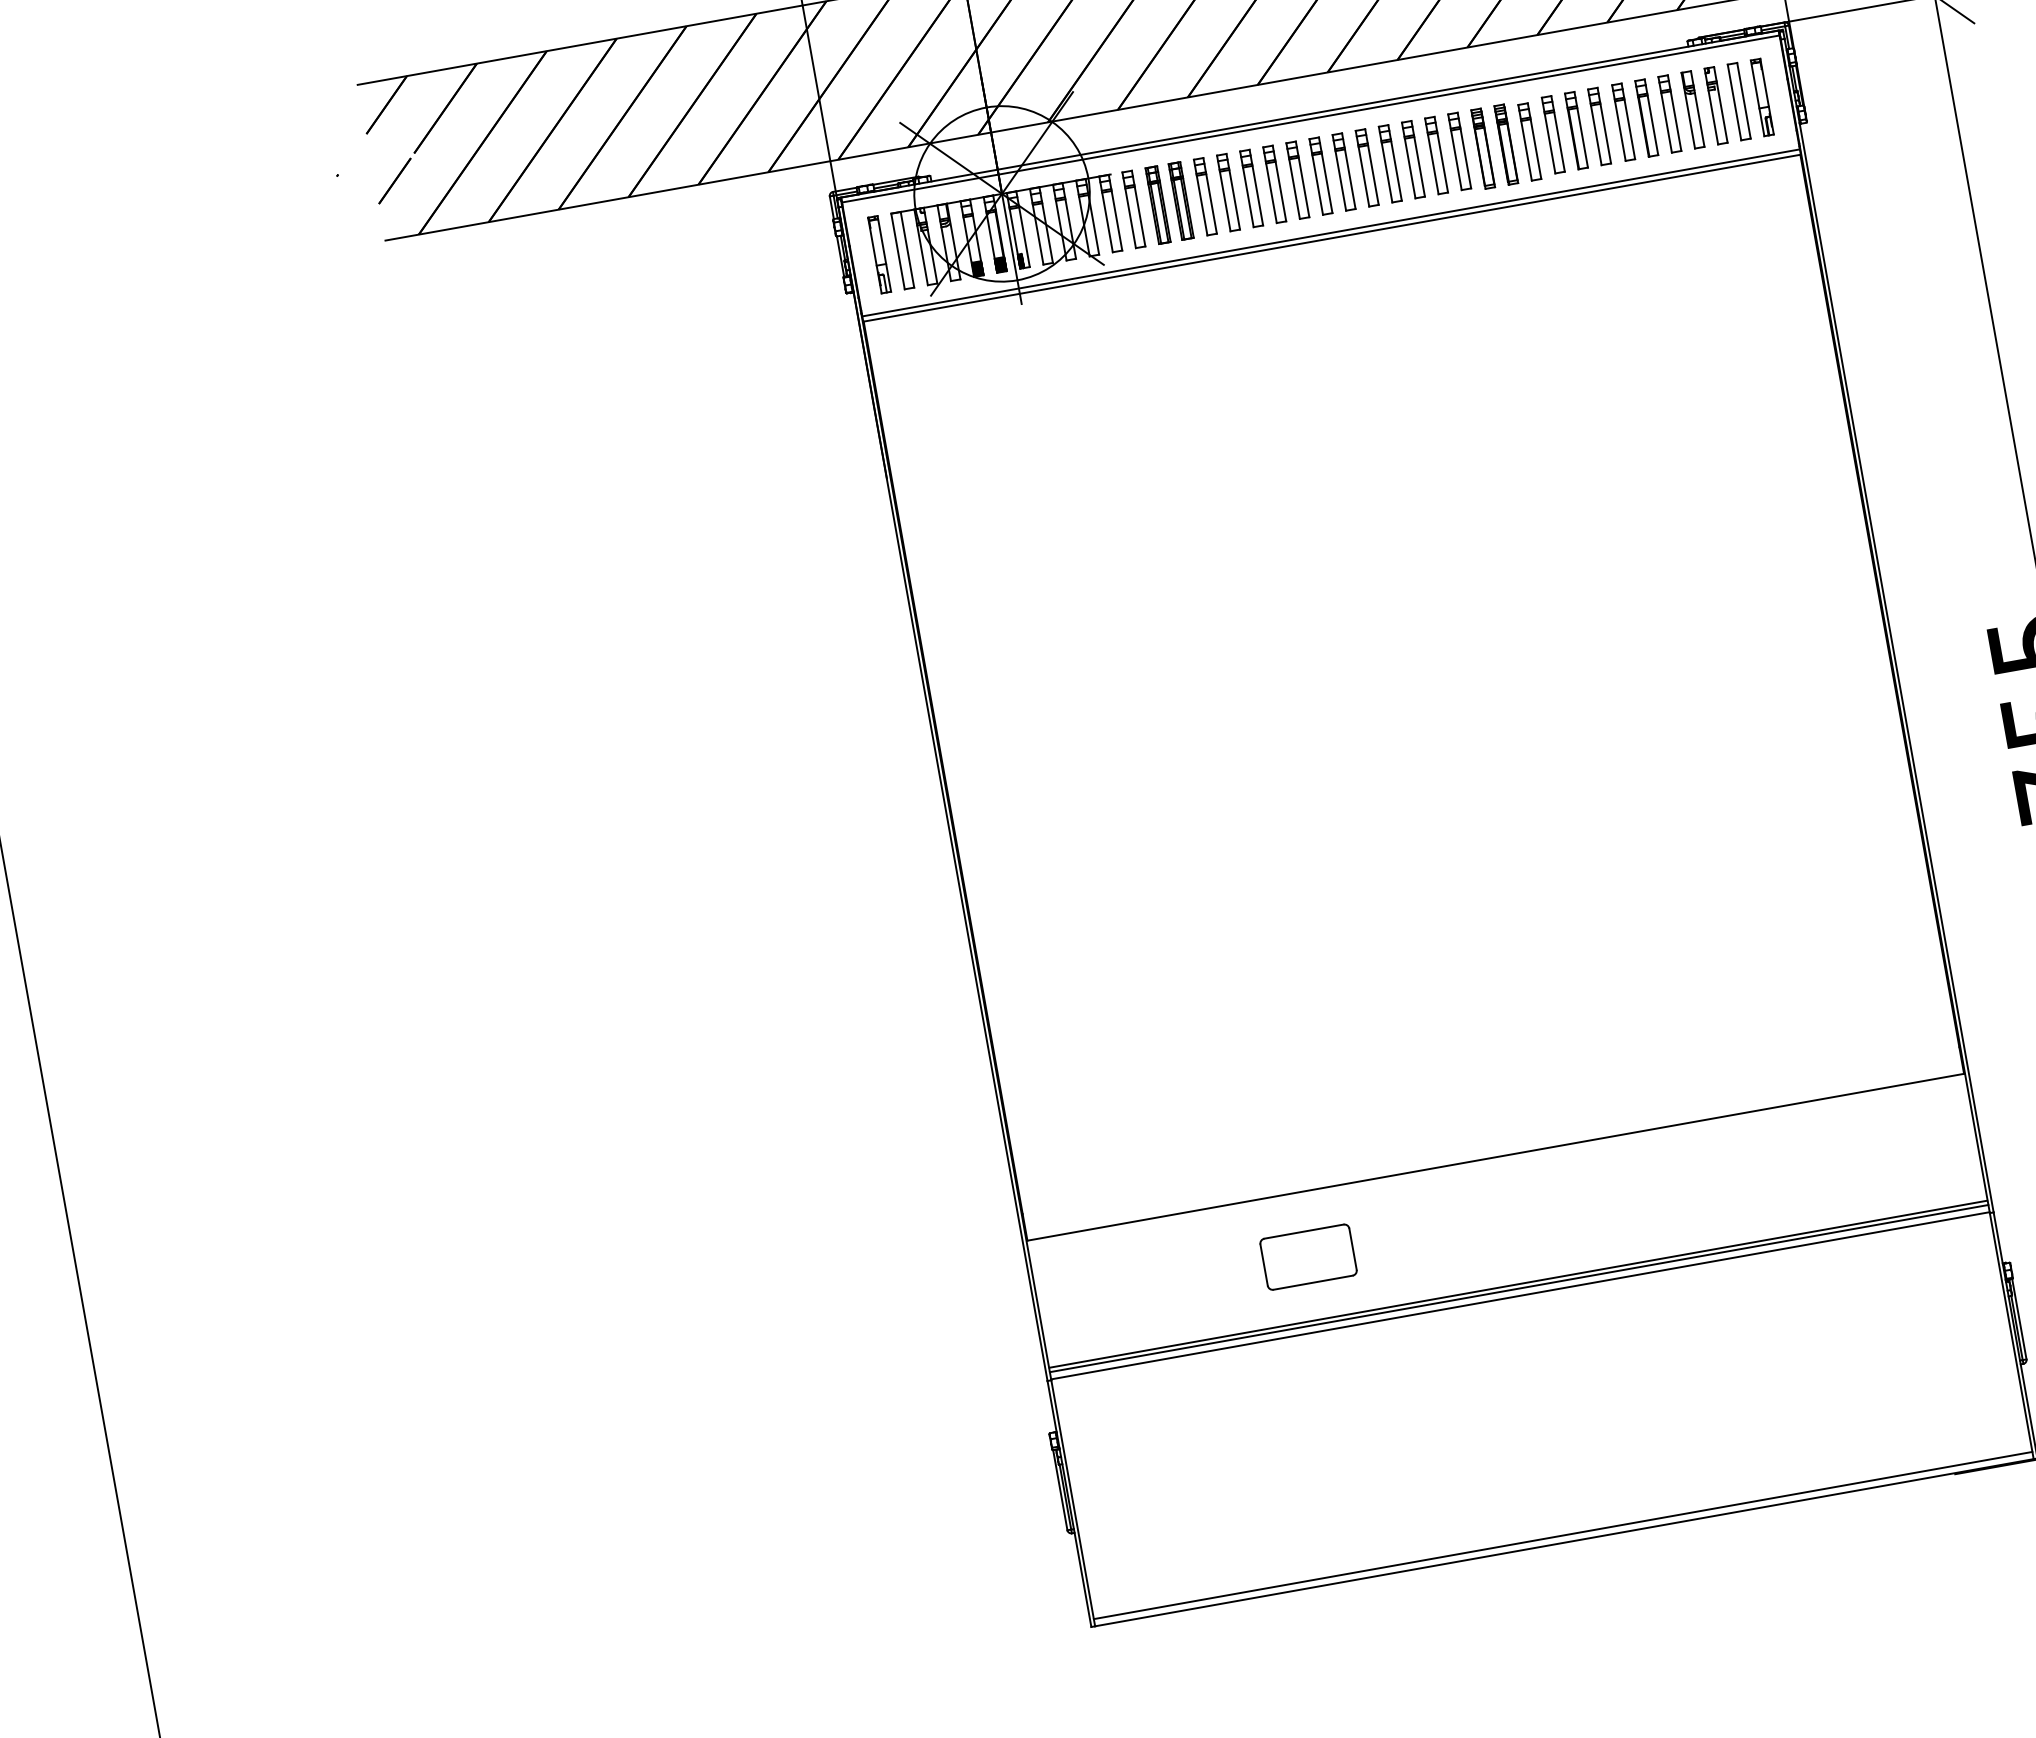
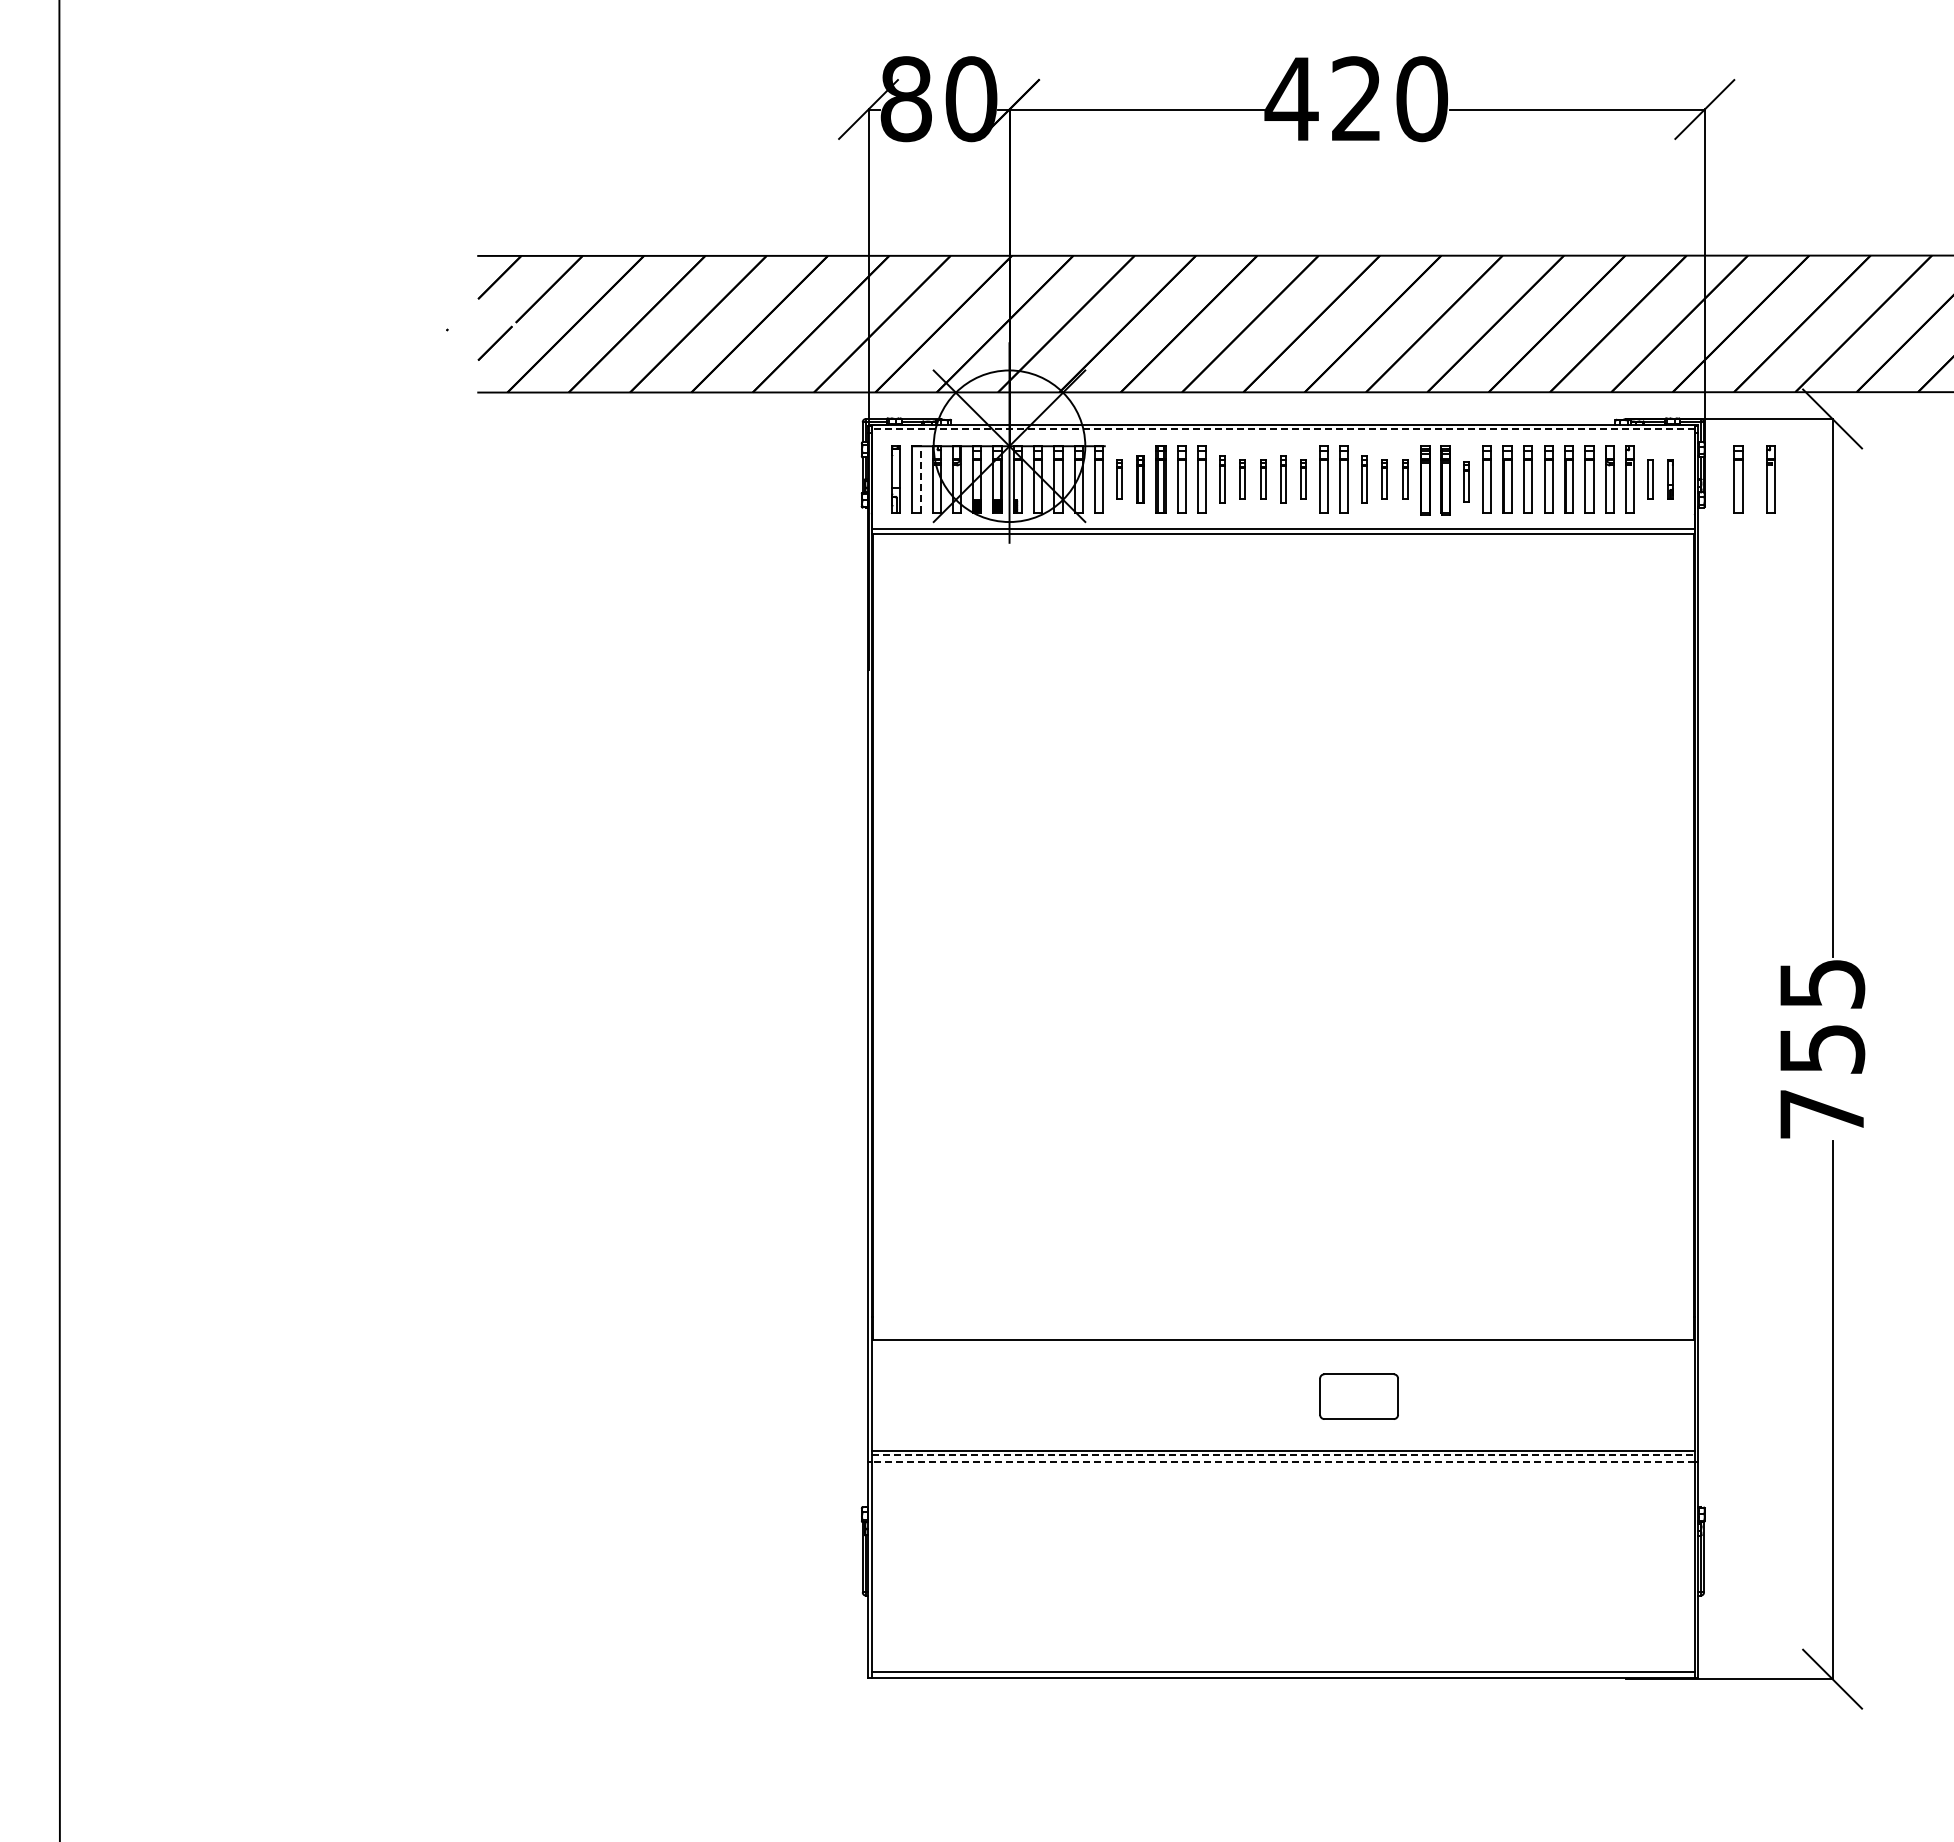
part: (1876, 77) -> (1770, 479), added
part: (1839, 83) -> (1738, 479), added
part: (1762, 97) -> (1670, 479), size x0.6
part: (1738, 101) -> (1649, 479), size x0.6
line: (1309, 119) -> (1282, 429), solid -> dashed
part: (1529, 141) -> (1465, 481), size x0.6
part: (1459, 151) -> (1404, 479), size x0.6
part: (1436, 155) -> (1384, 479), size x0.6
part: (1413, 159) -> (1364, 479), size x0.7
part: (1343, 172) -> (1303, 479), size x0.6
part: (1321, 176) -> (1283, 479), size x0.7
part: (1297, 180) -> (1262, 479), size x0.6
part: (1274, 184) -> (1242, 479), size x0.6
part: (1251, 188) -> (1222, 479), size x0.7
part: (1158, 205) -> (1140, 479), size x0.7
part: (1133, 209) -> (1118, 479), size x0.6
line: (907, 248) -> (920, 478), solid -> dashed
part: (1307, 1257) -> (1358, 1396), moved
line: (1519, 1288) -> (1283, 1455), solid -> dashed
line: (1520, 1295) -> (1283, 1461), solid -> dashed

